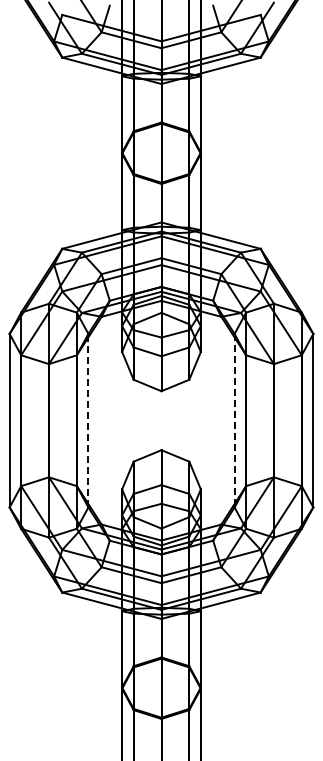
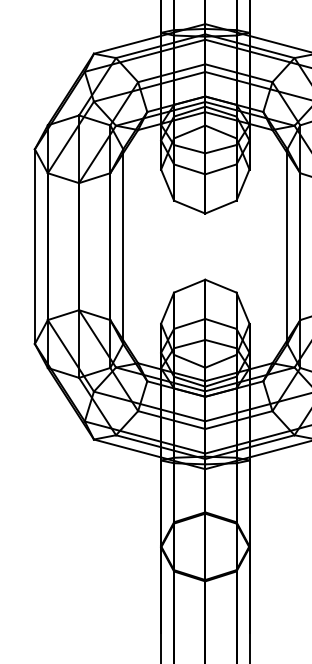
line: (88, 420) -> (123, 246), dashed -> solid
line: (234, 420) -> (287, 246), dashed -> solid

